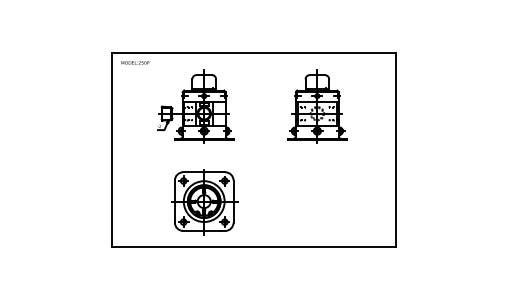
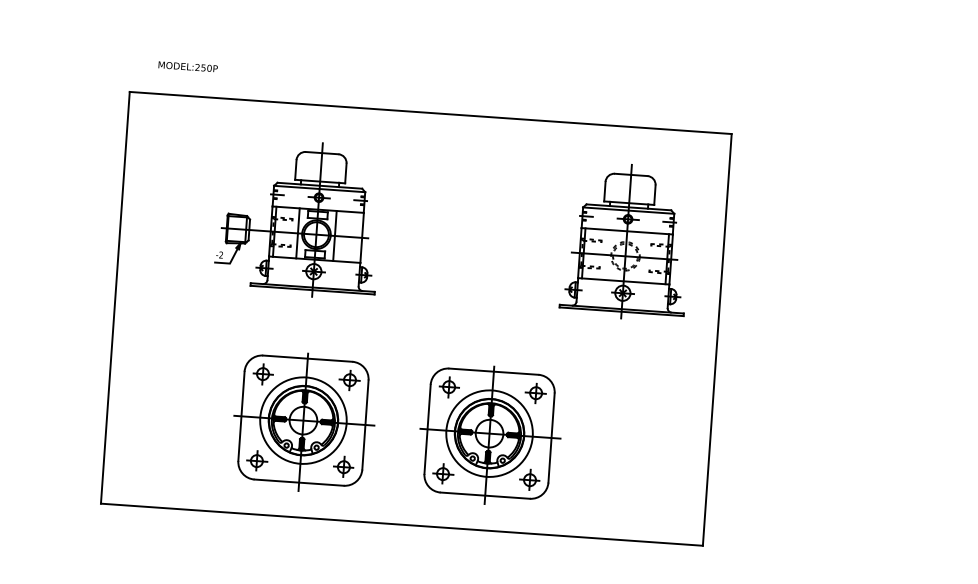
text: (135, 62) -> (188, 65), moved
part: (317, 106) -> (626, 241), moved
part: (292, 202) -> (489, 435), added

